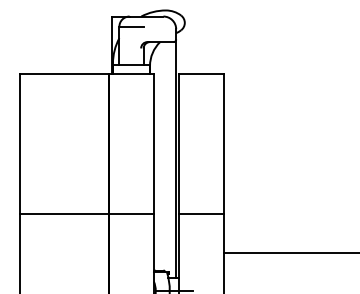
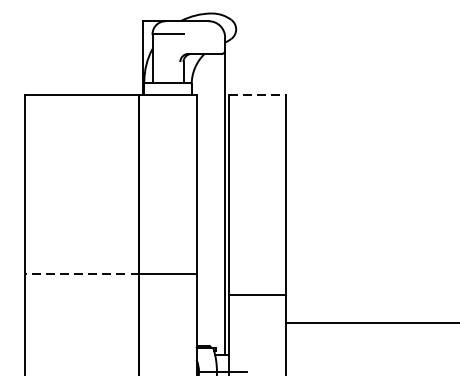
line: (202, 74) -> (258, 95), solid -> dashed
line: (64, 214) -> (82, 274), solid -> dashed
line: (201, 214) -> (257, 294), moved

